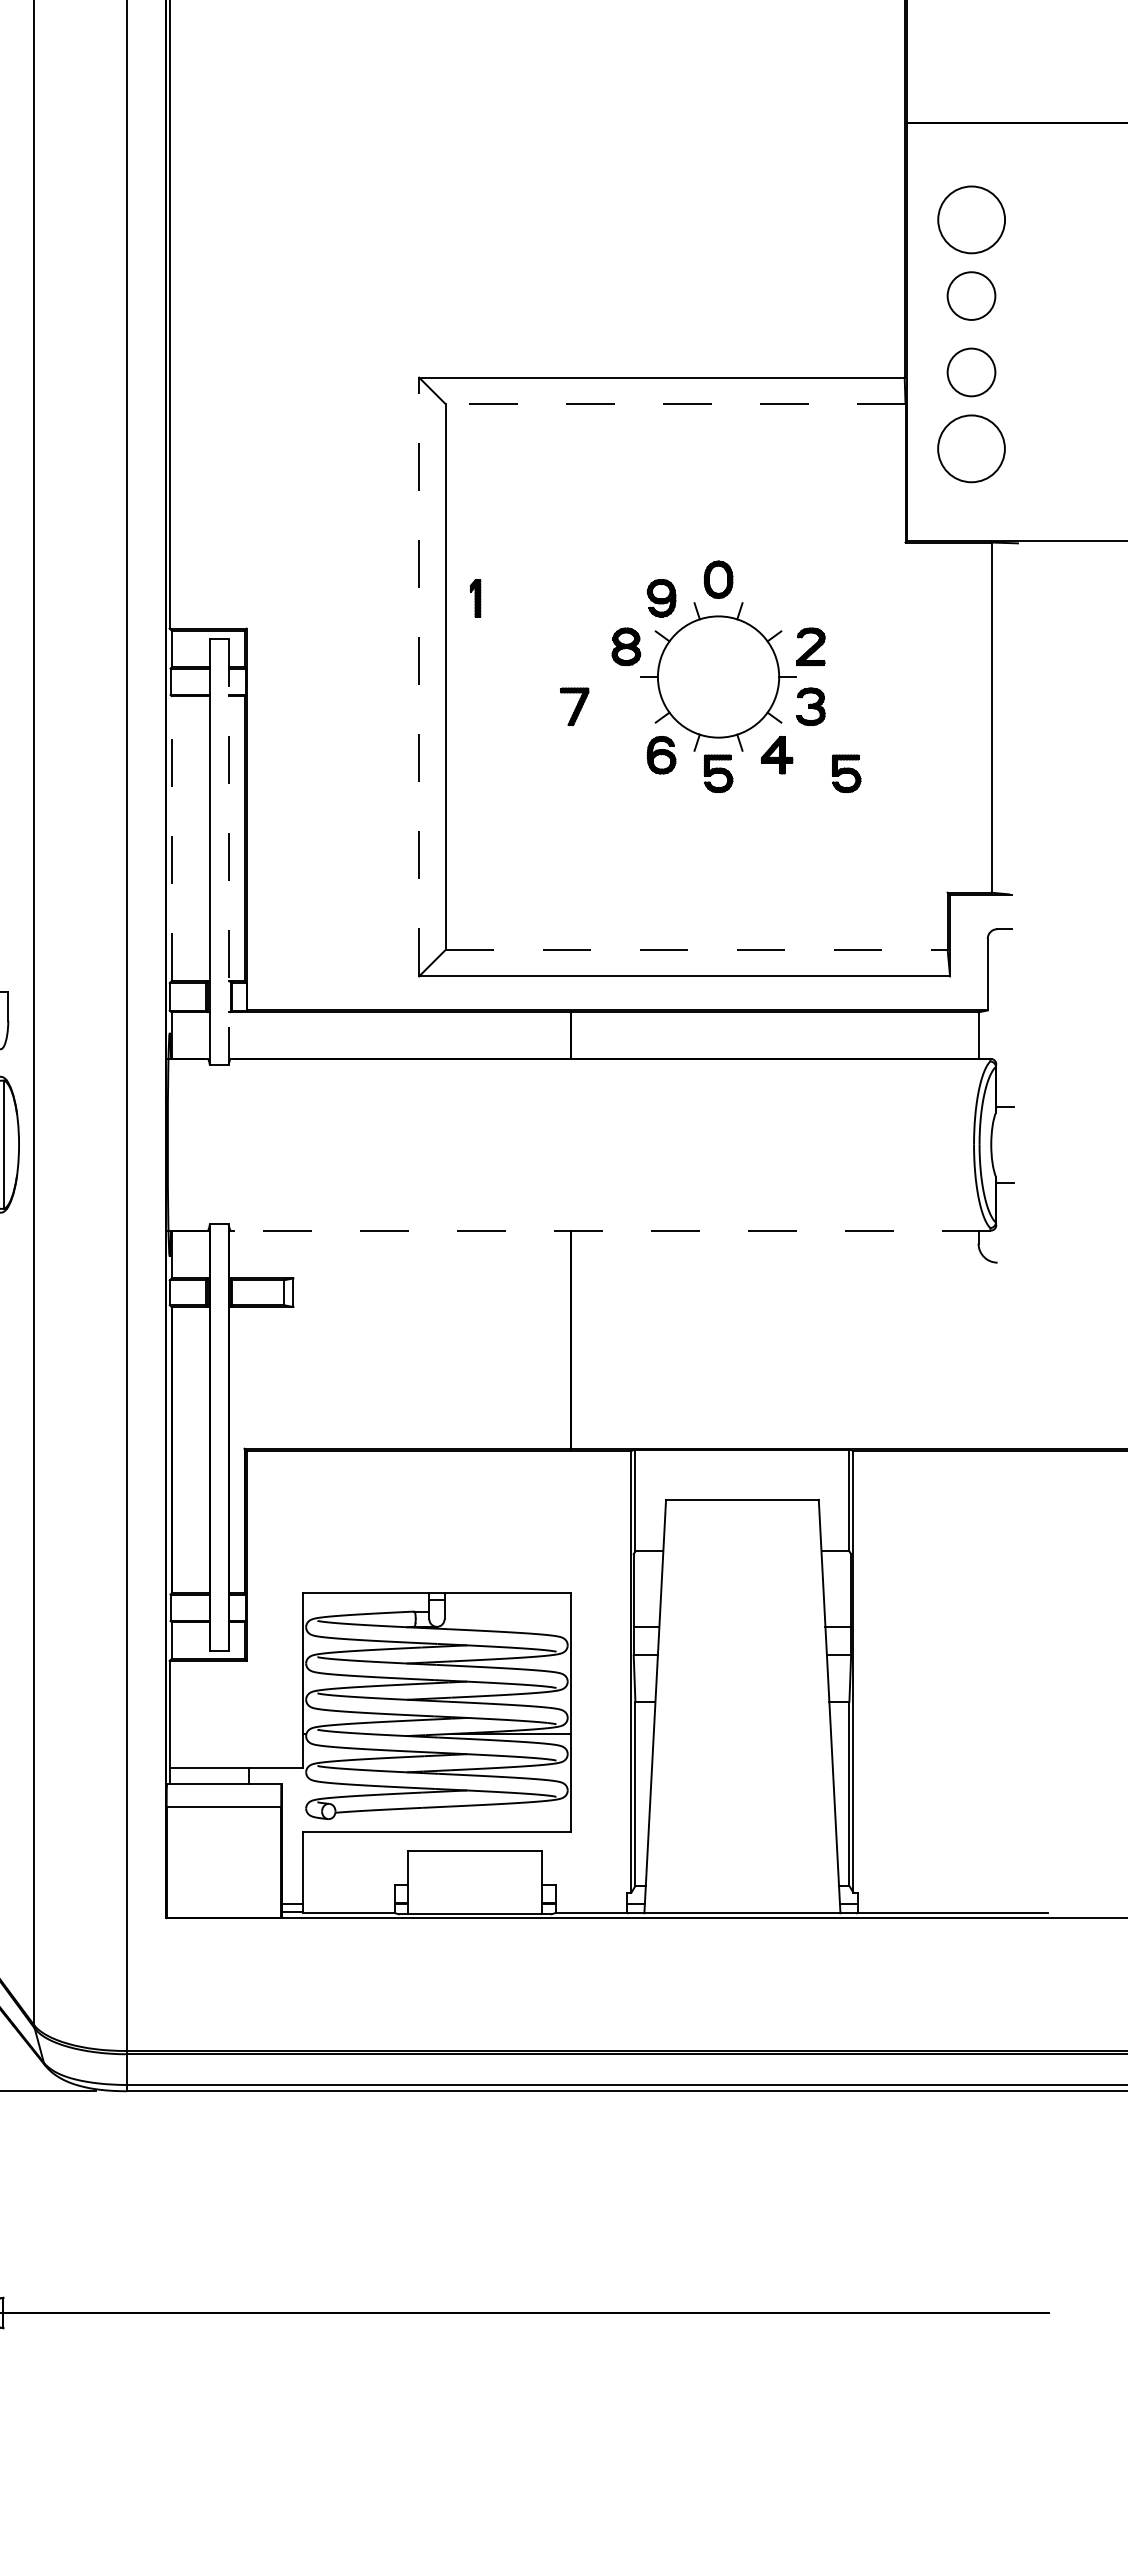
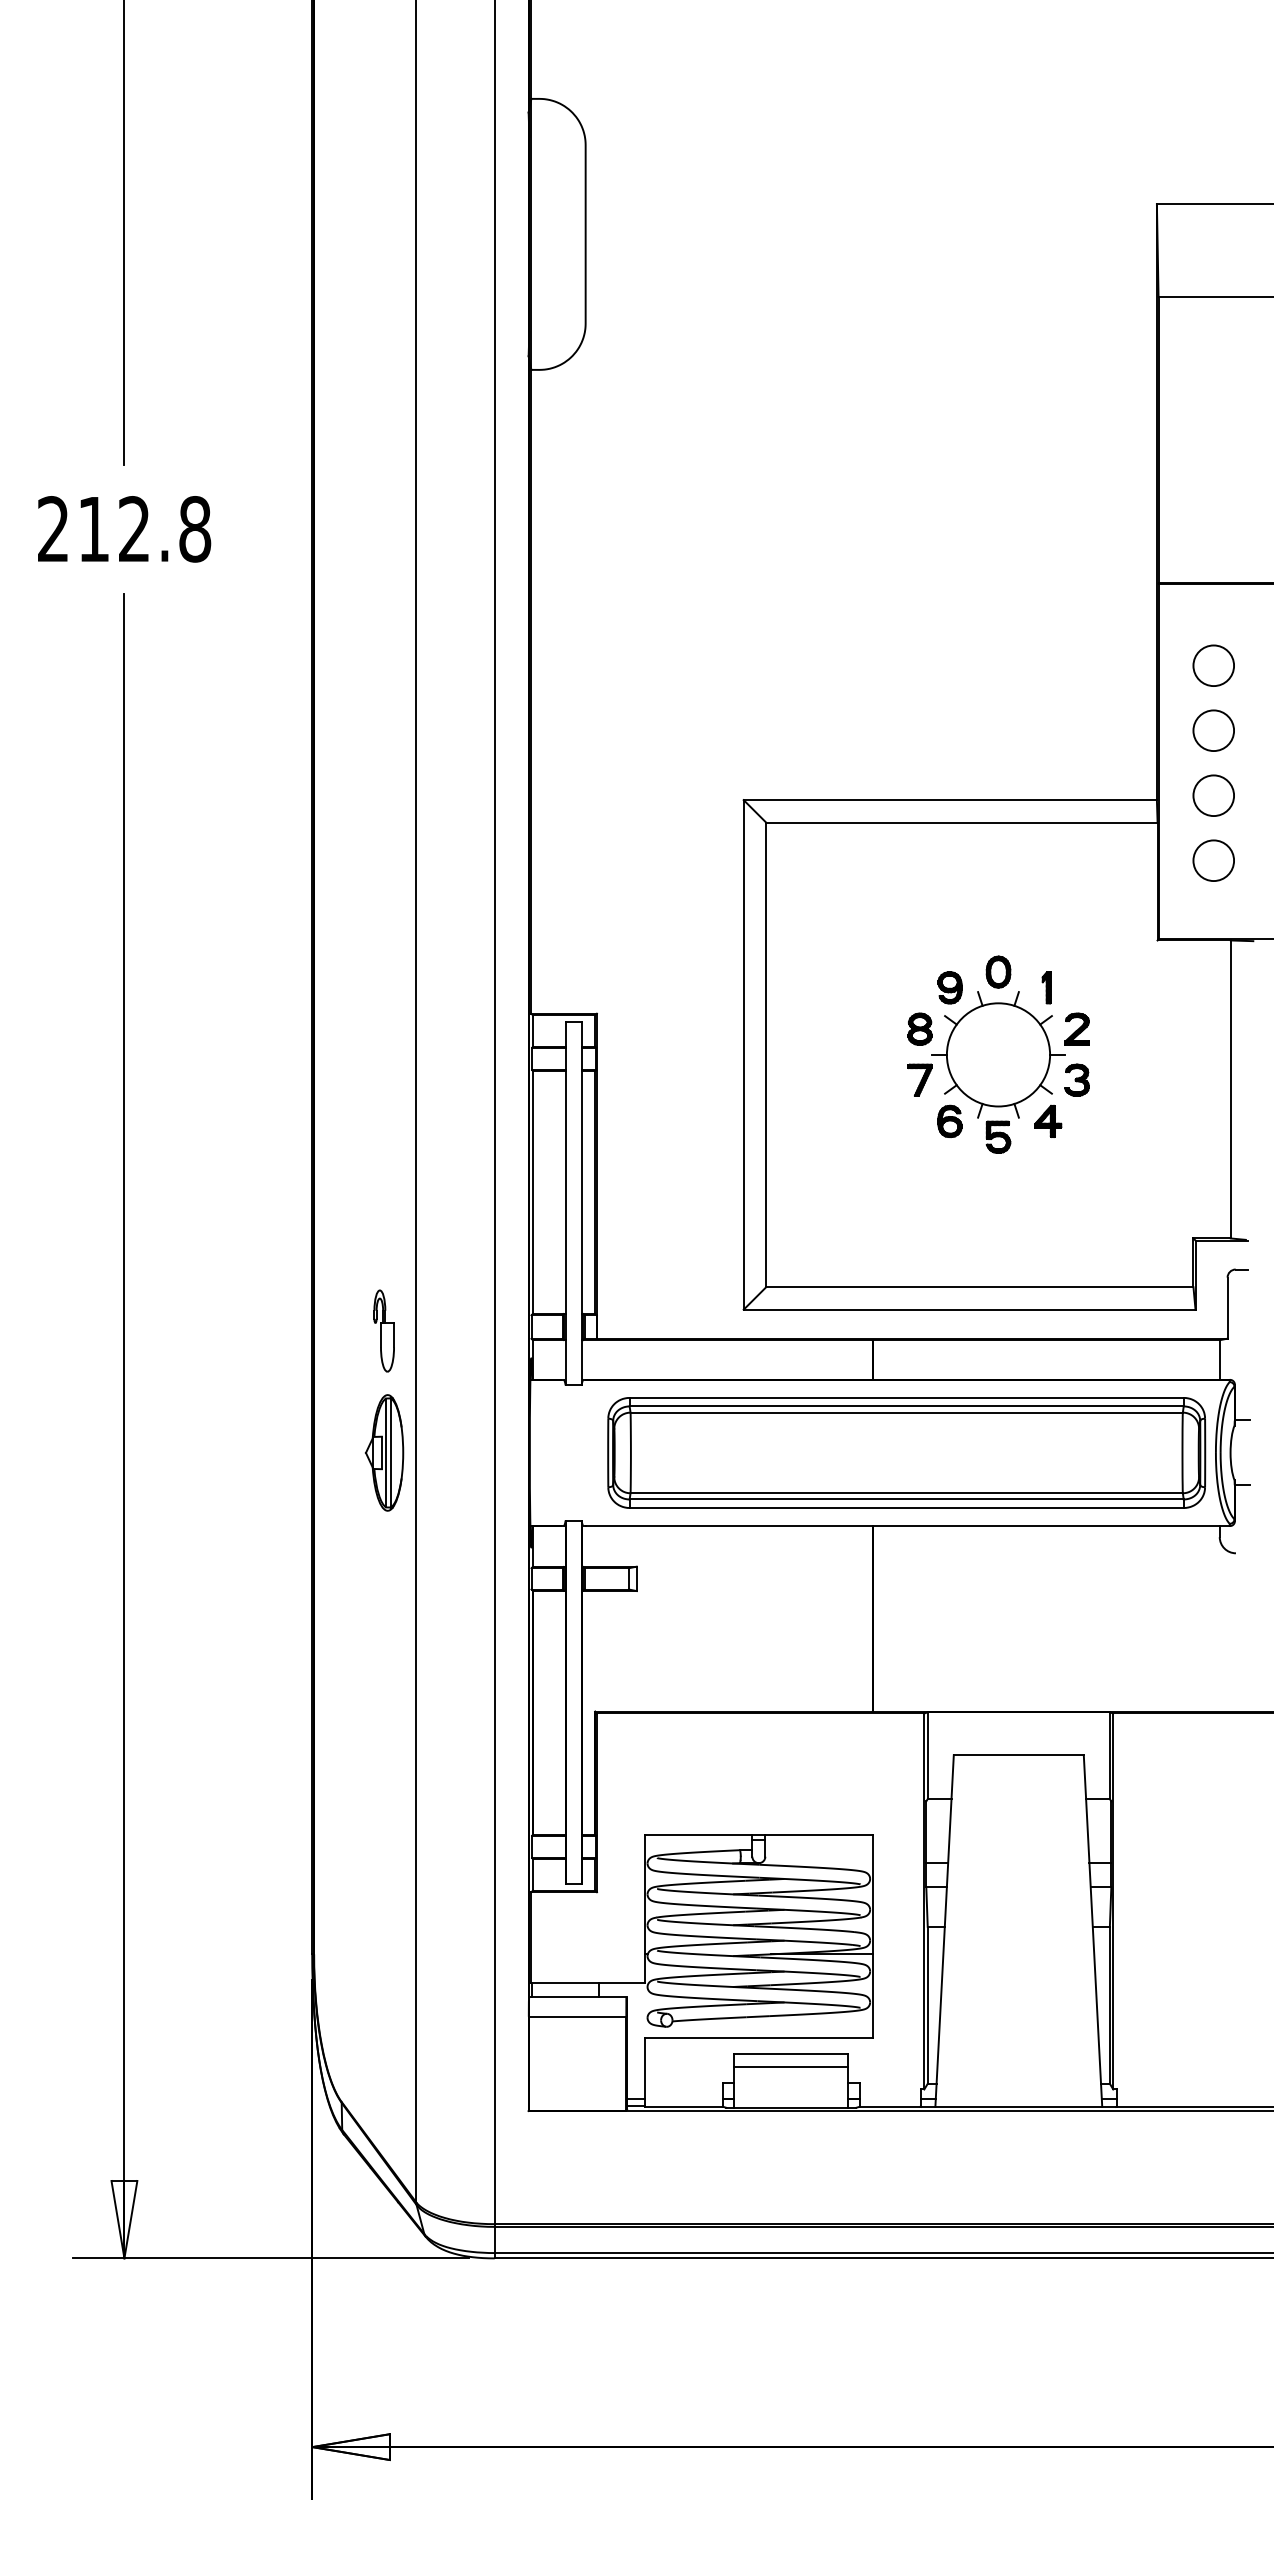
circle: (971, 219) -> (1213, 665), size x0.71
line: (675, 403) -> (961, 822), dashed -> solid
circle: (971, 448) -> (1213, 860), size x0.71
part: (475, 597) -> (1046, 987), moved
line: (418, 676) -> (743, 1054), dashed -> solid
part: (574, 705) -> (919, 1079), moved
part: (846, 772) -> (1107, 1136), removed
line: (172, 837) -> (533, 1191), dashed -> solid
line: (228, 851) -> (581, 1203), dashed -> solid
line: (696, 950) -> (979, 1287), dashed -> solid
part: (610, 1144) -> (906, 1452), added
line: (611, 1231) -> (907, 1526), dashed -> solid
line: (475, 1866) -> (791, 2067), added

